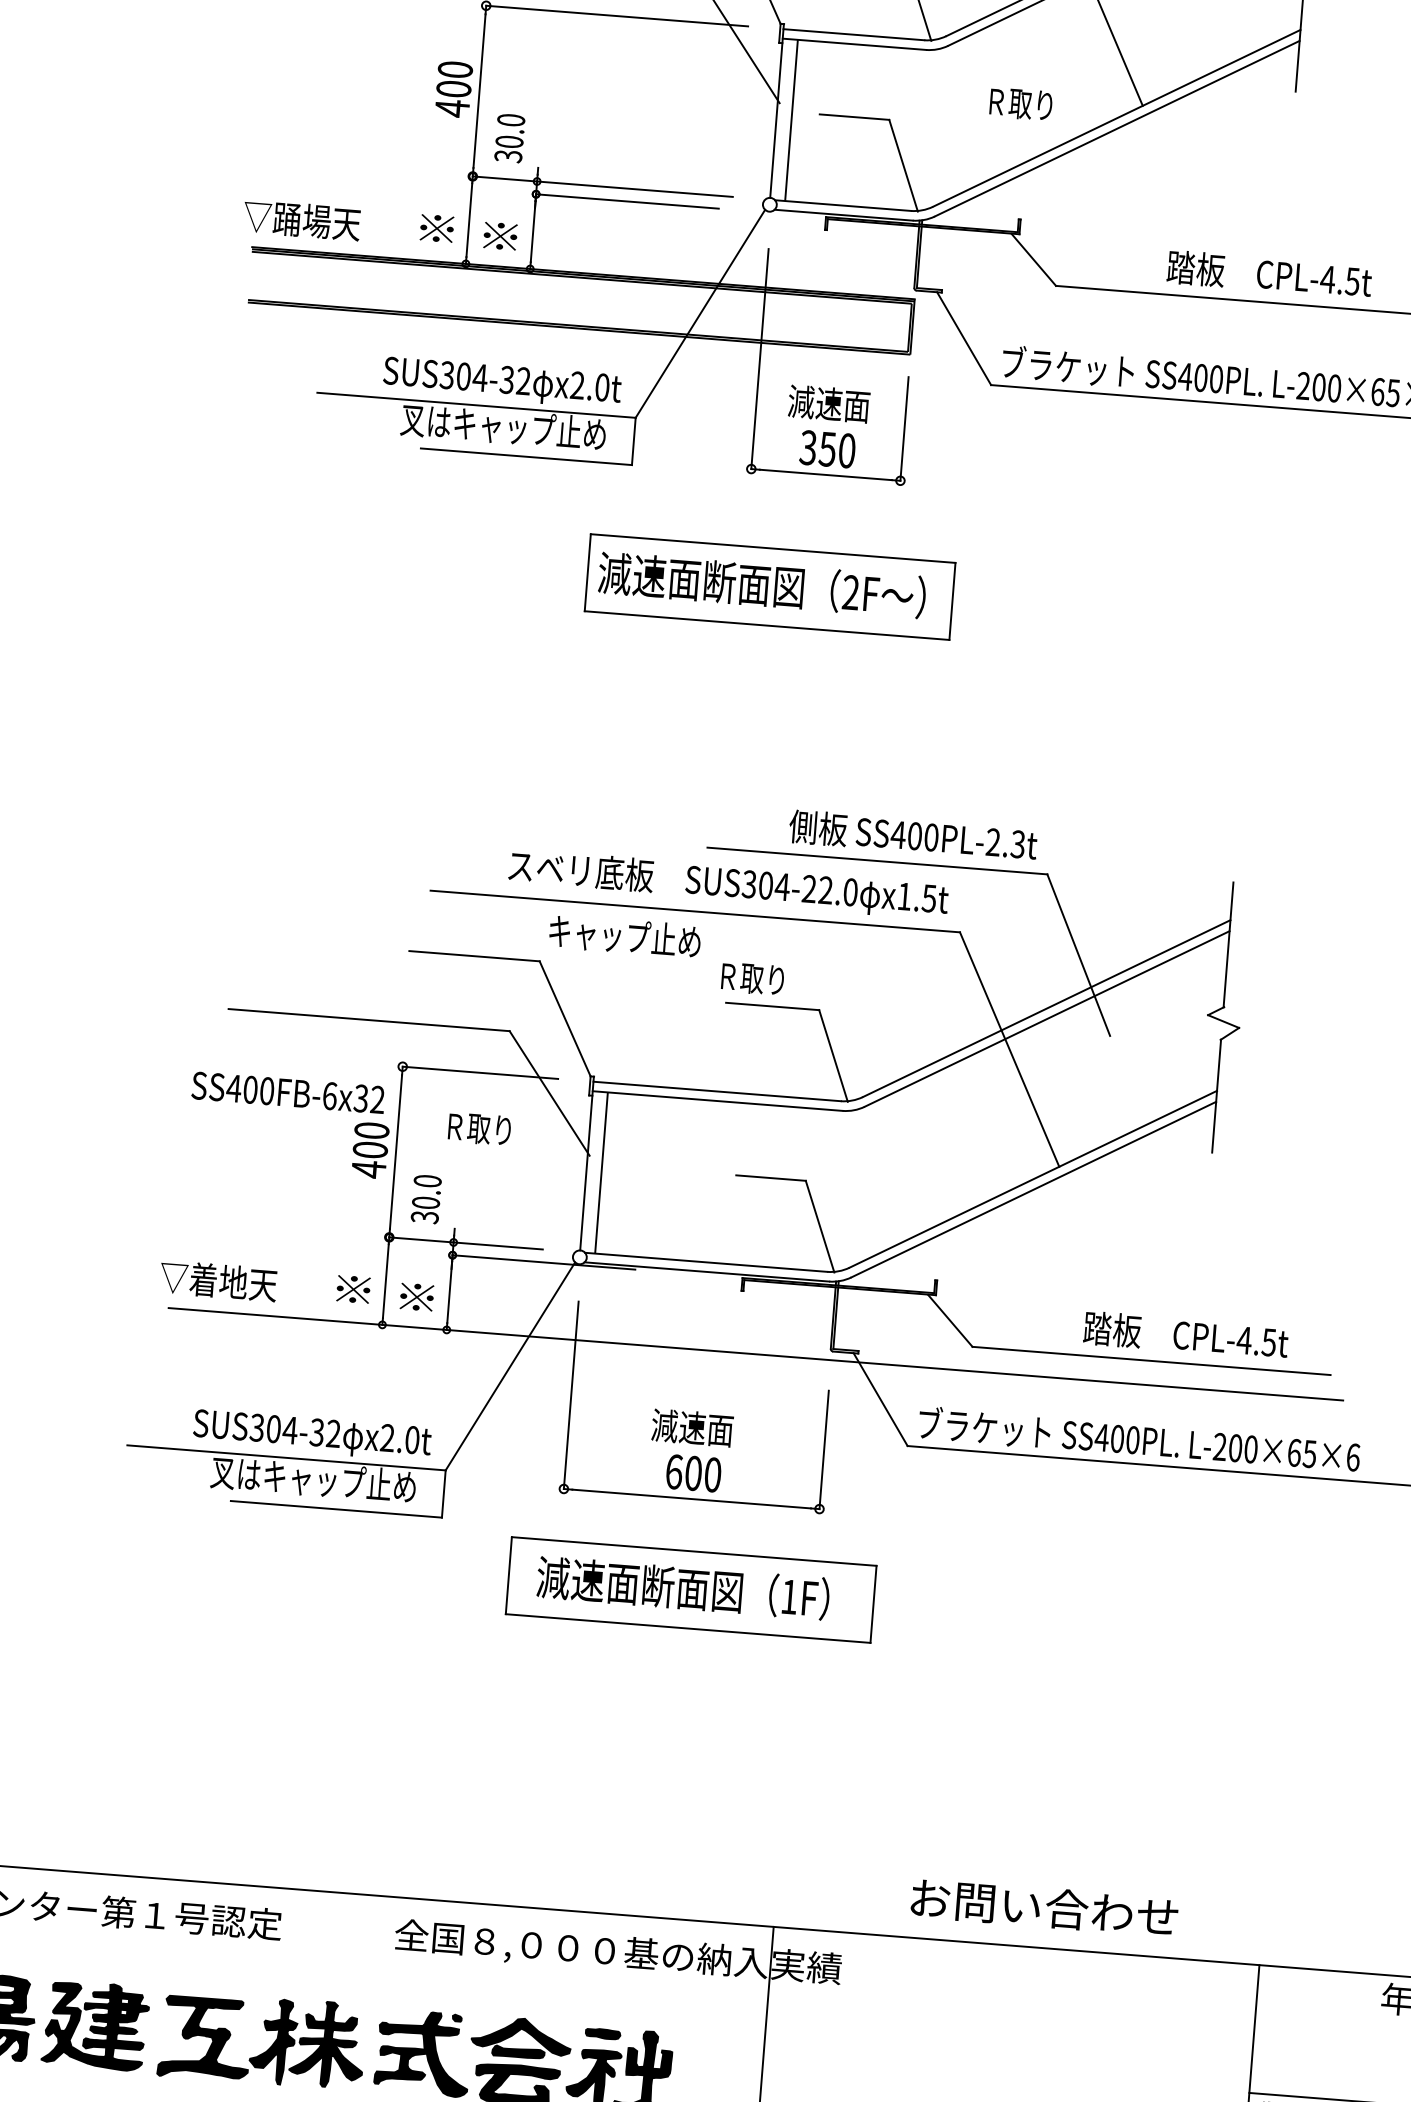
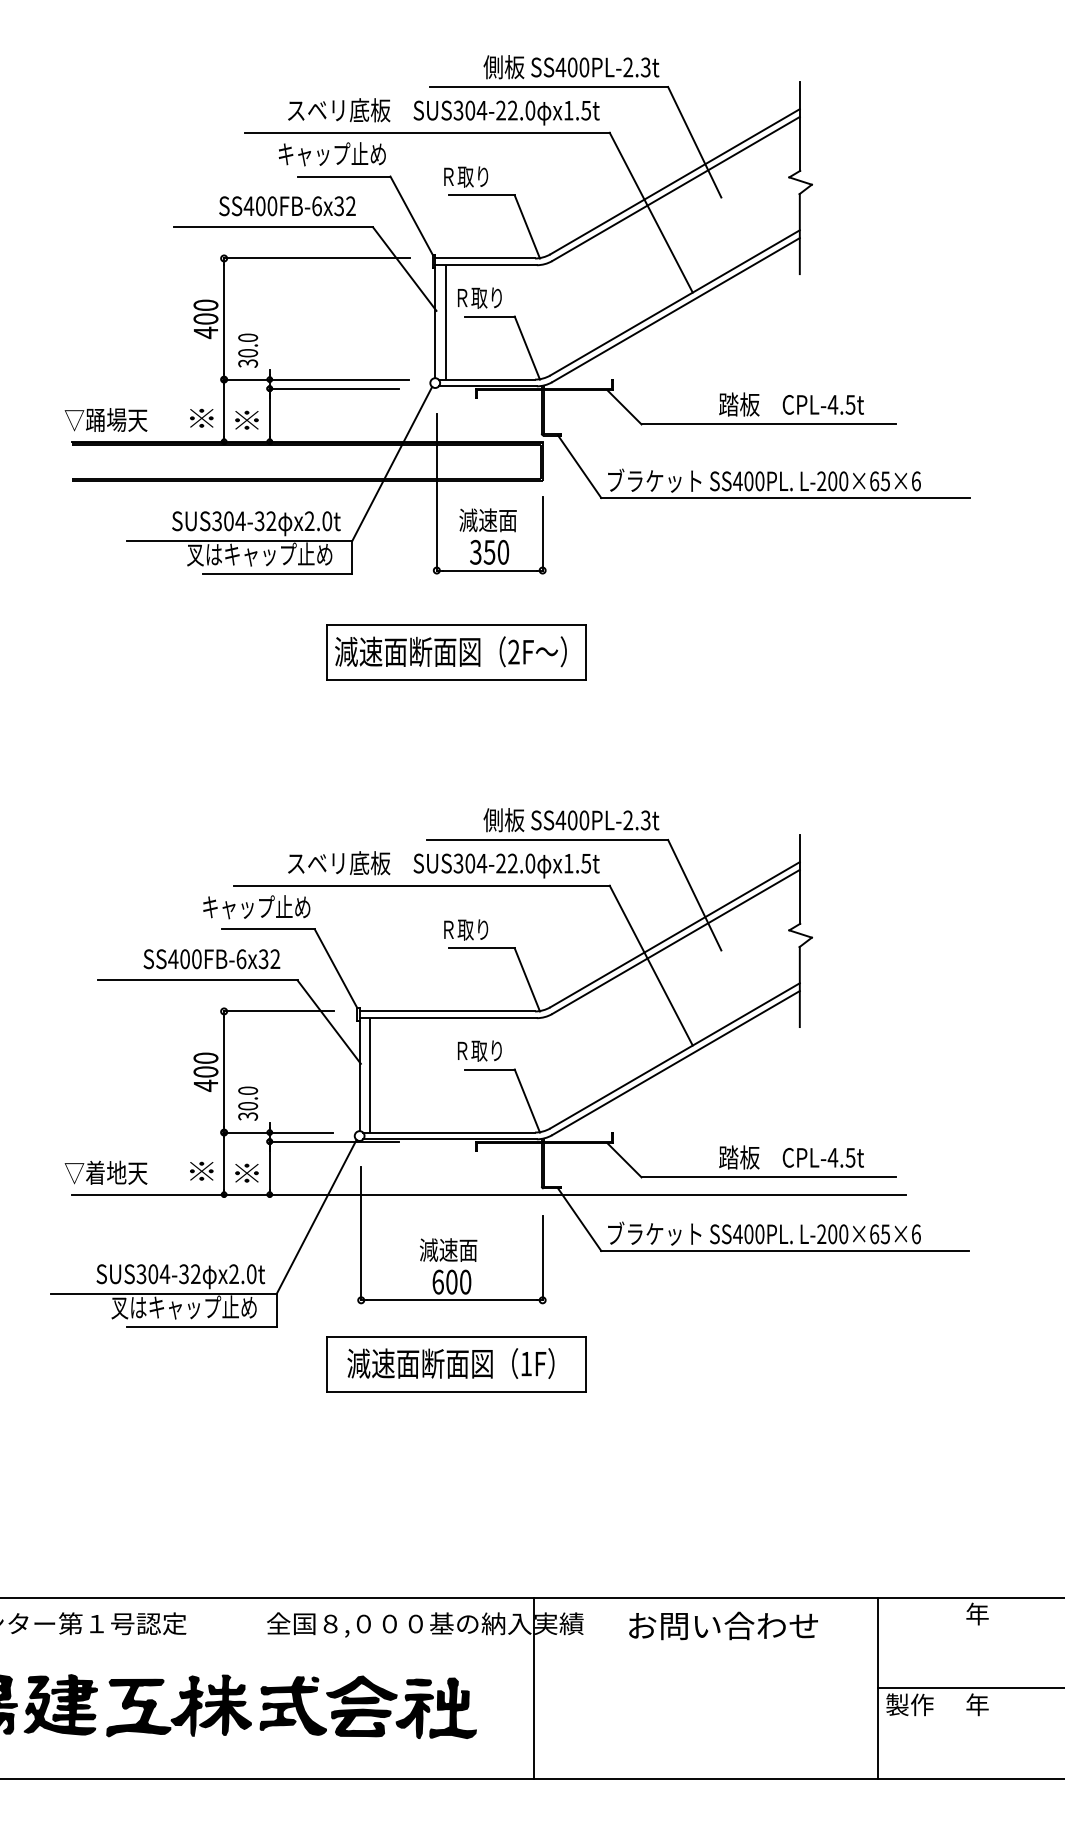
text: (1020, 103) -> (479, 297), moved
text: (624, 936) -> (256, 907), moved
text: (287, 1093) -> (211, 959), moved
text: (479, 1128) -> (479, 1050), moved
text: (1044, 1907) -> (723, 1625), moved

